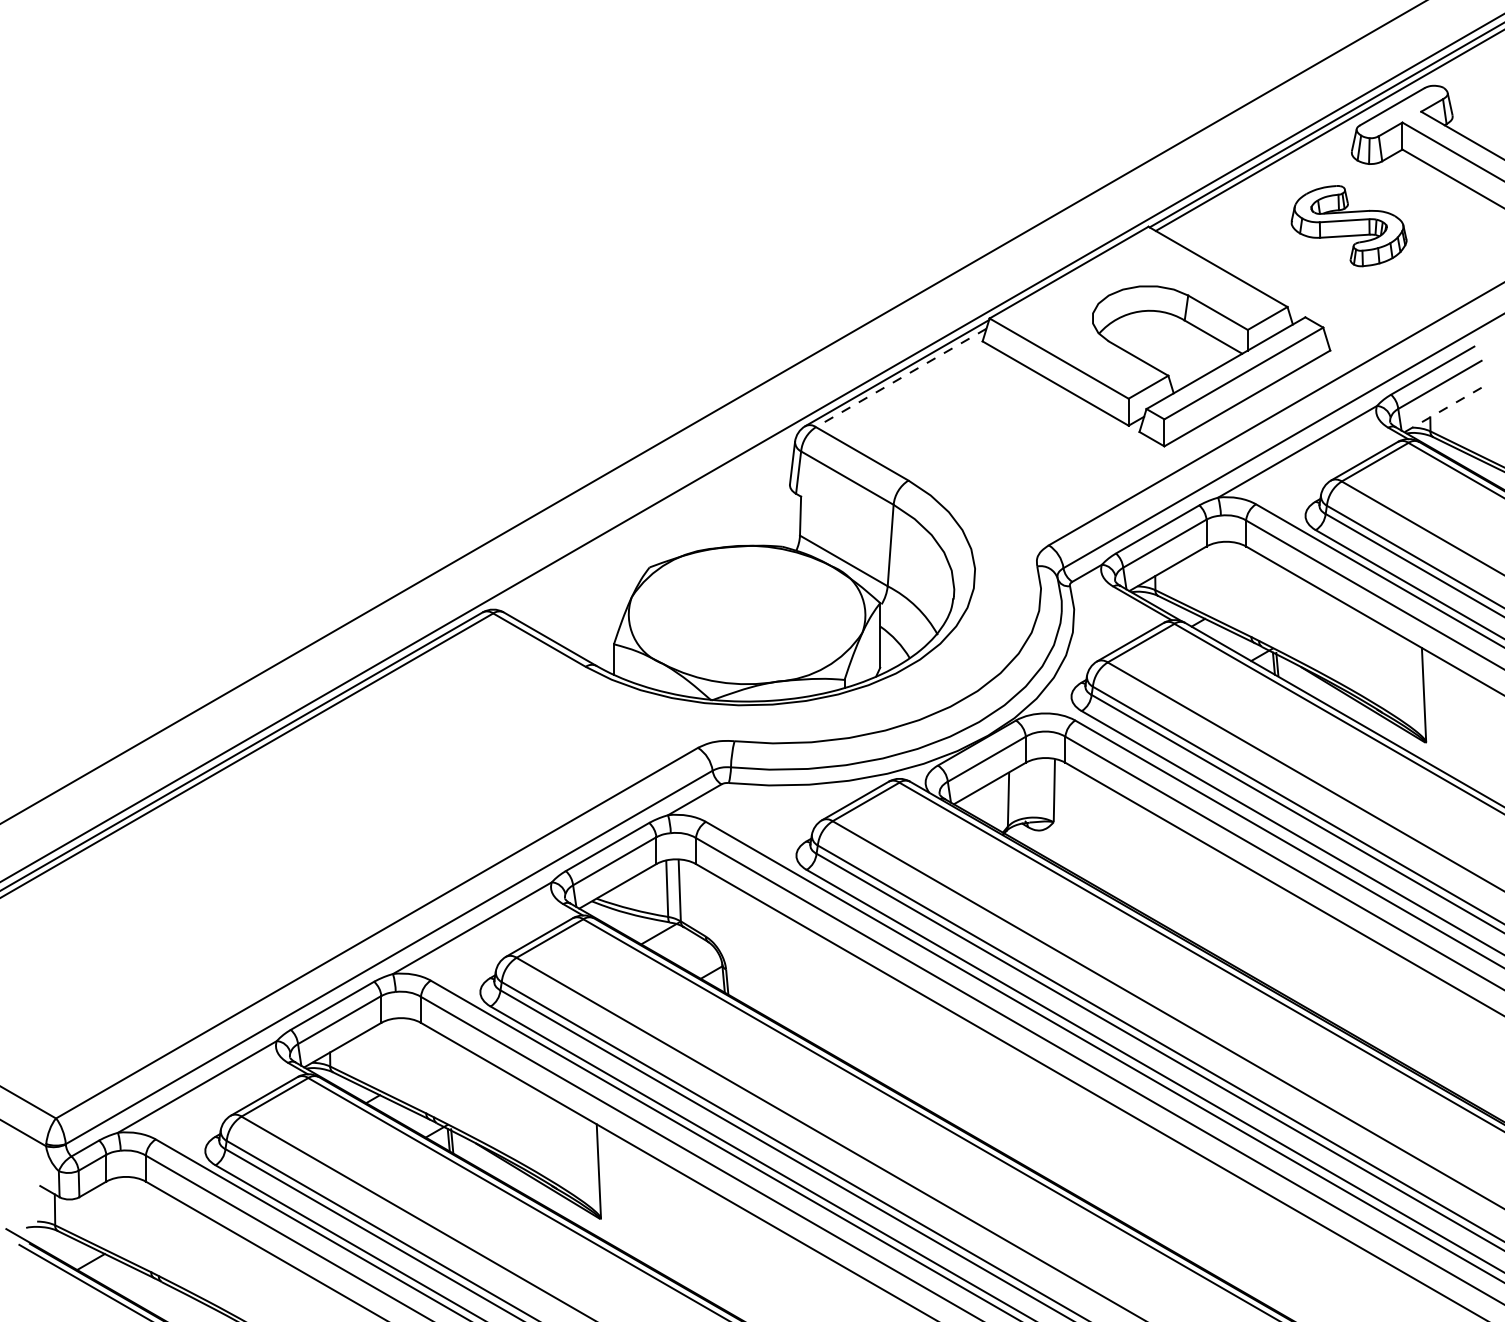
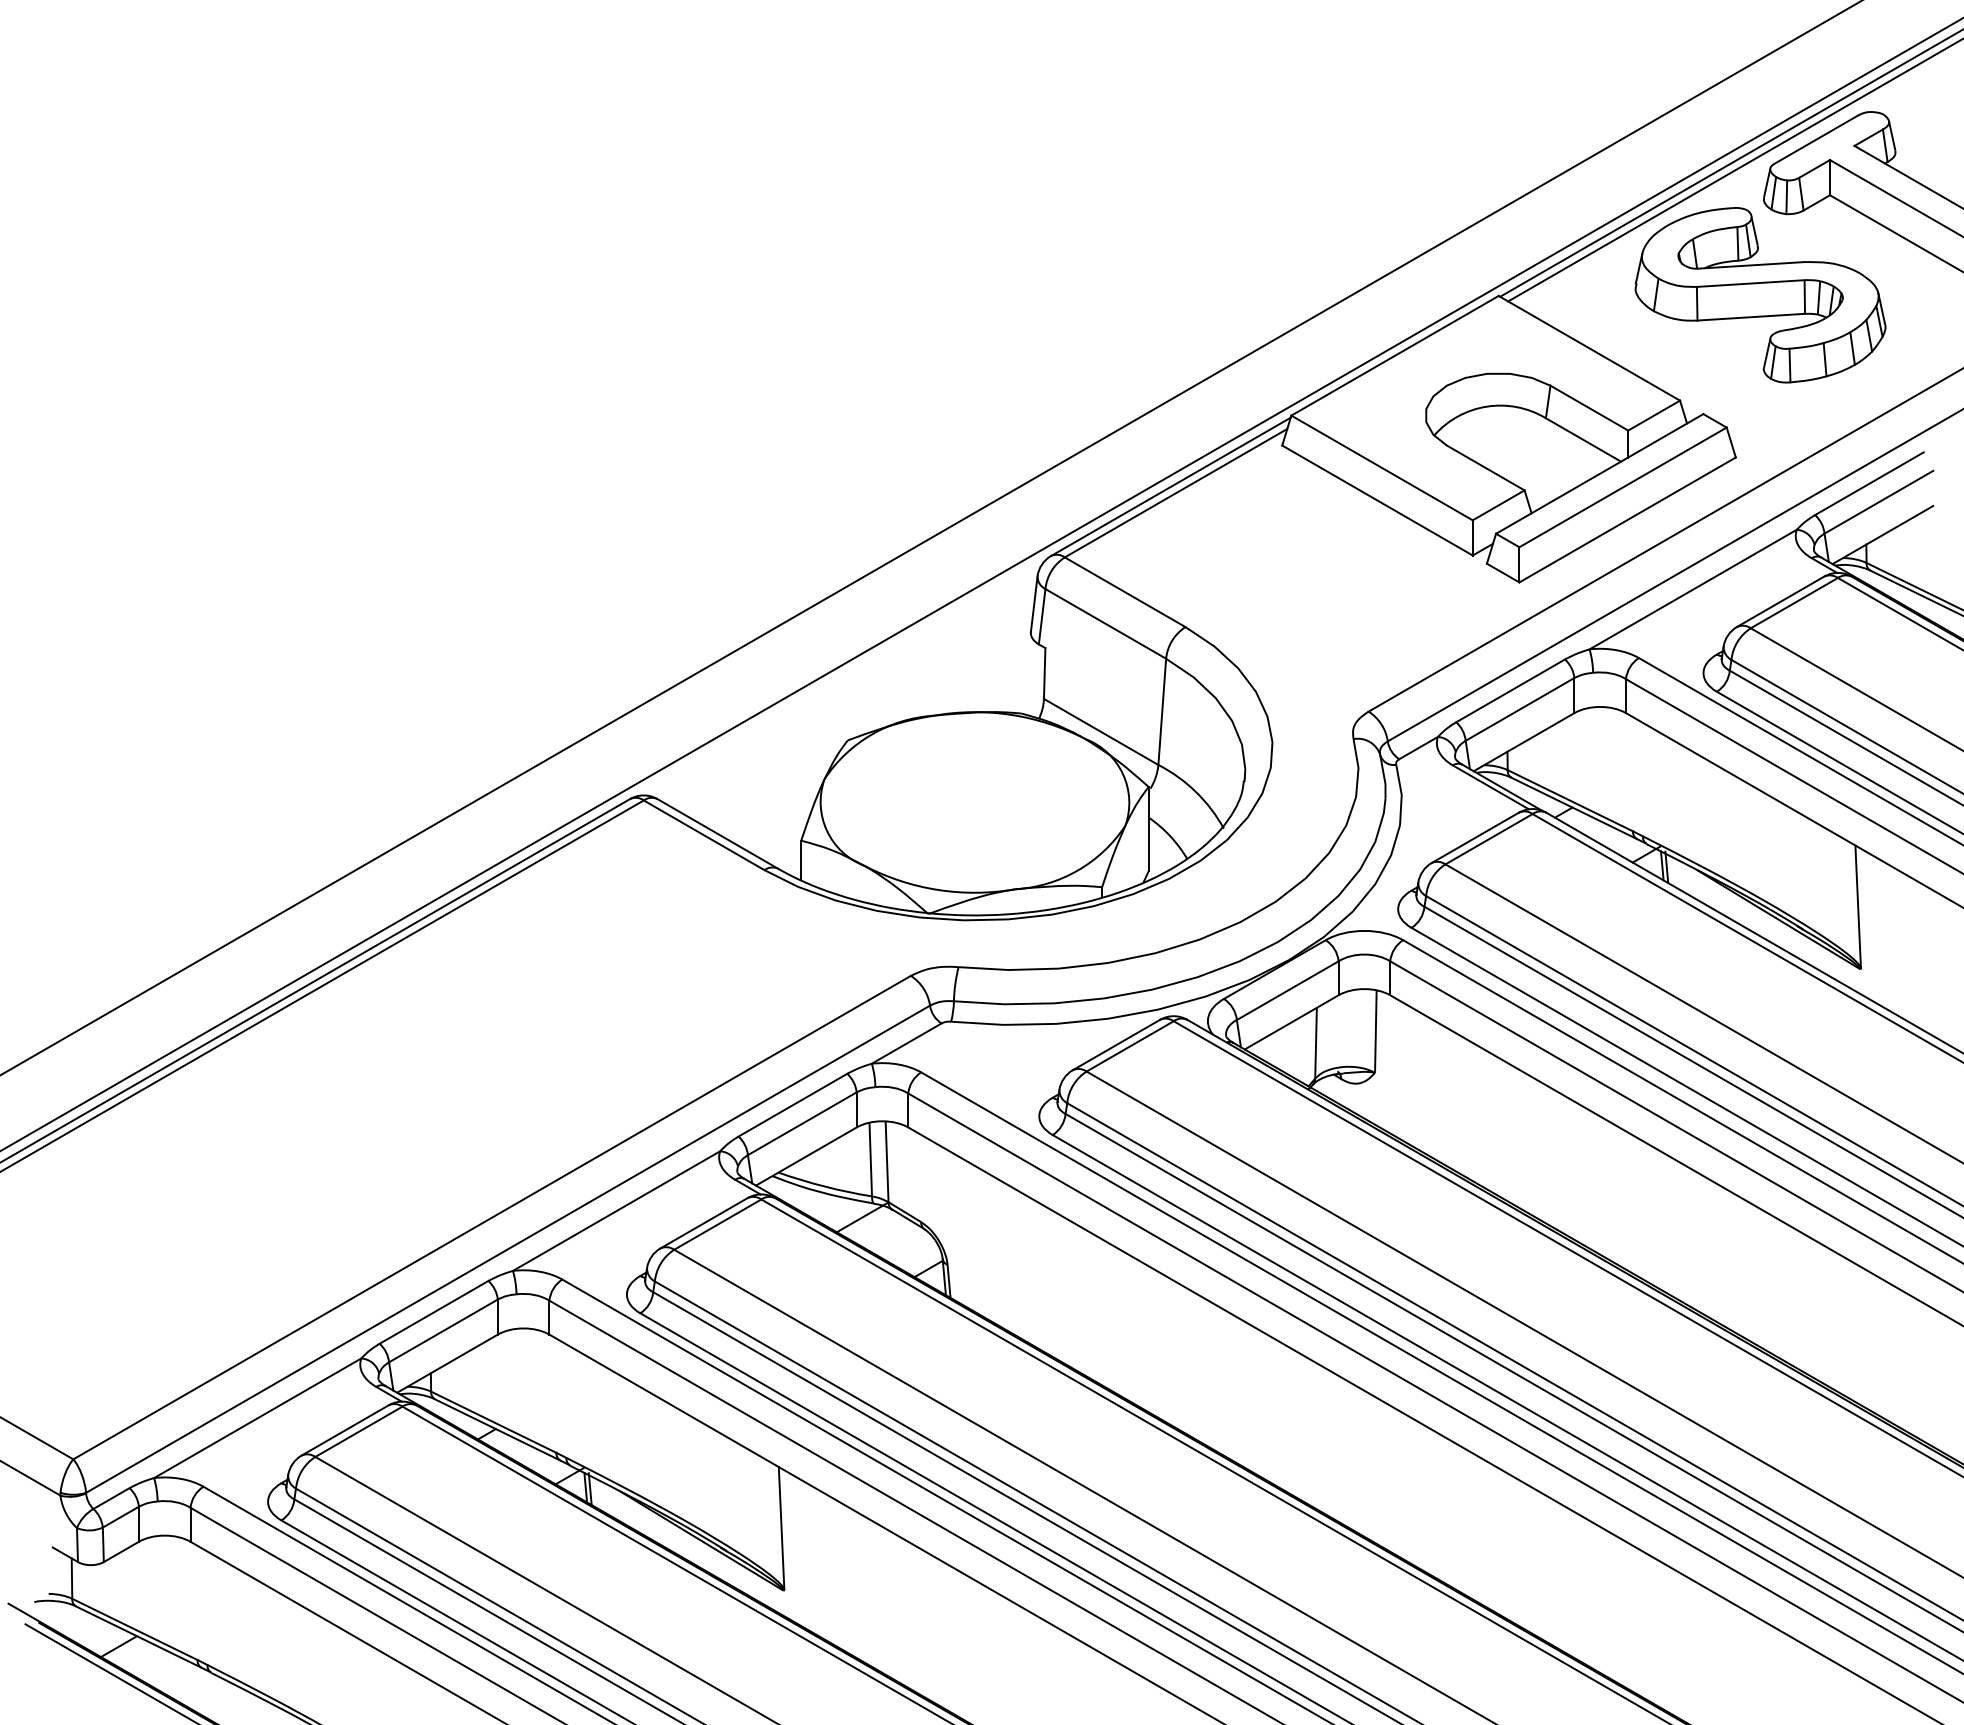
part: (1348, 225) -> (1759, 294), size x1.67
line: (900, 378) -> (1175, 493), dashed -> solid
line: (1443, 410) -> (1883, 535), dashed -> solid

